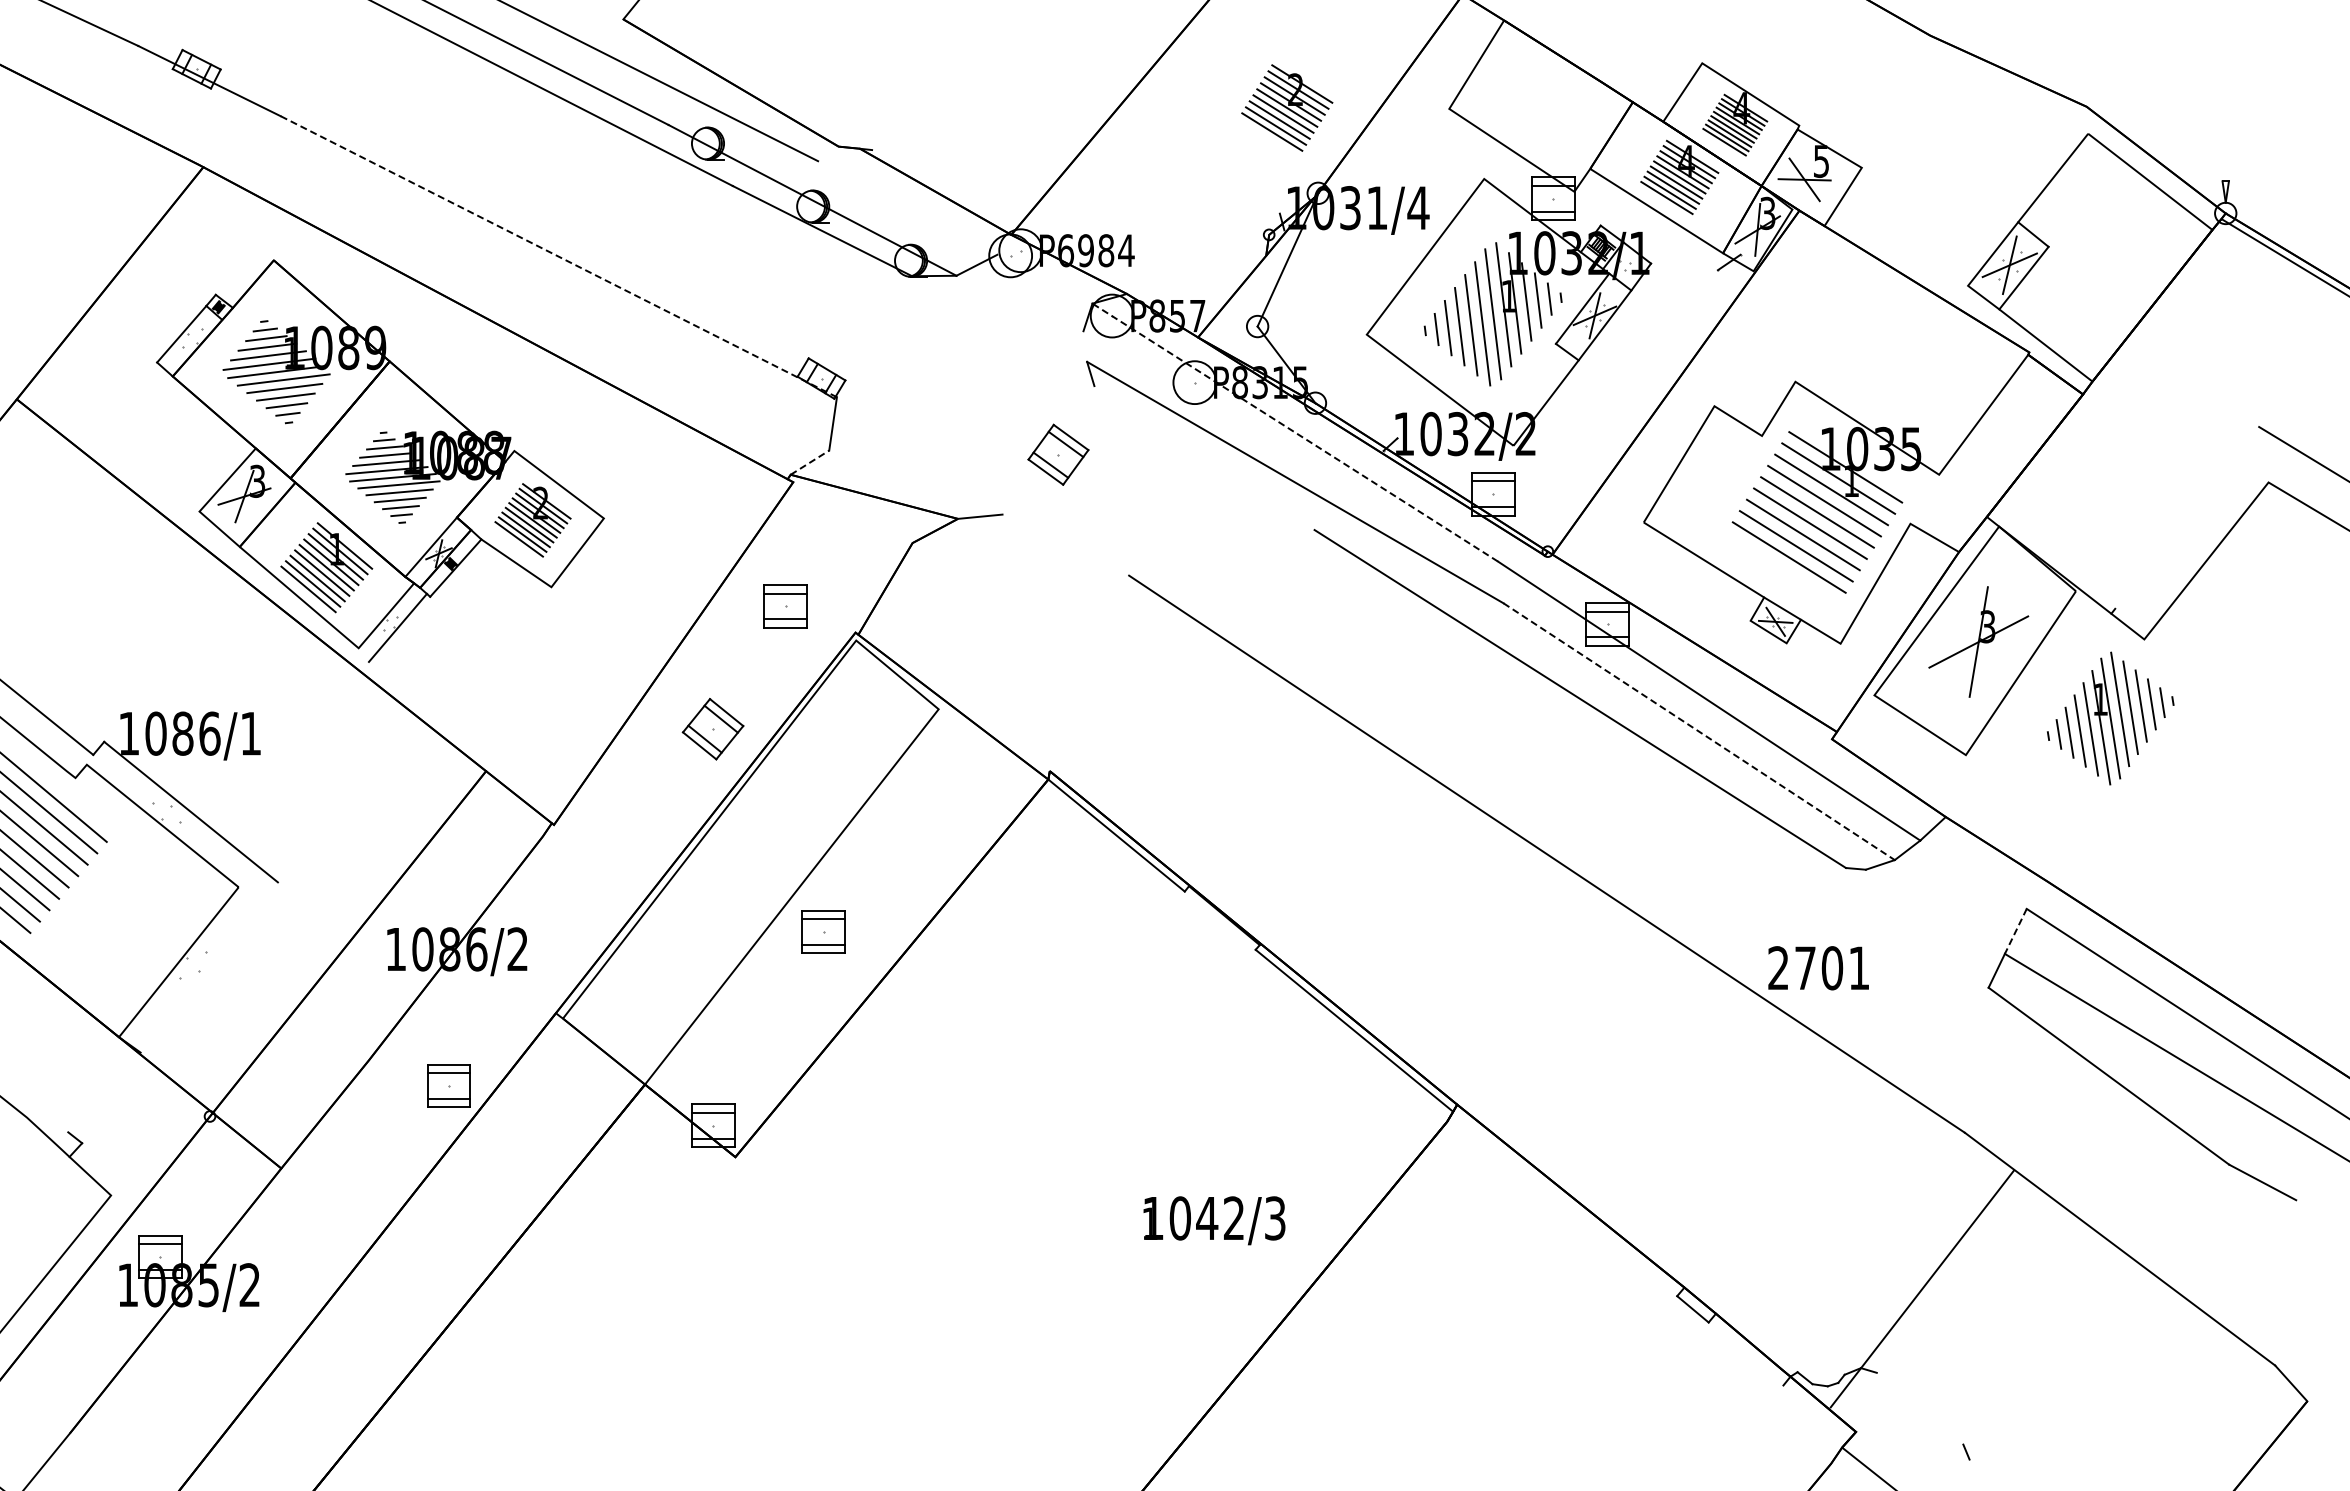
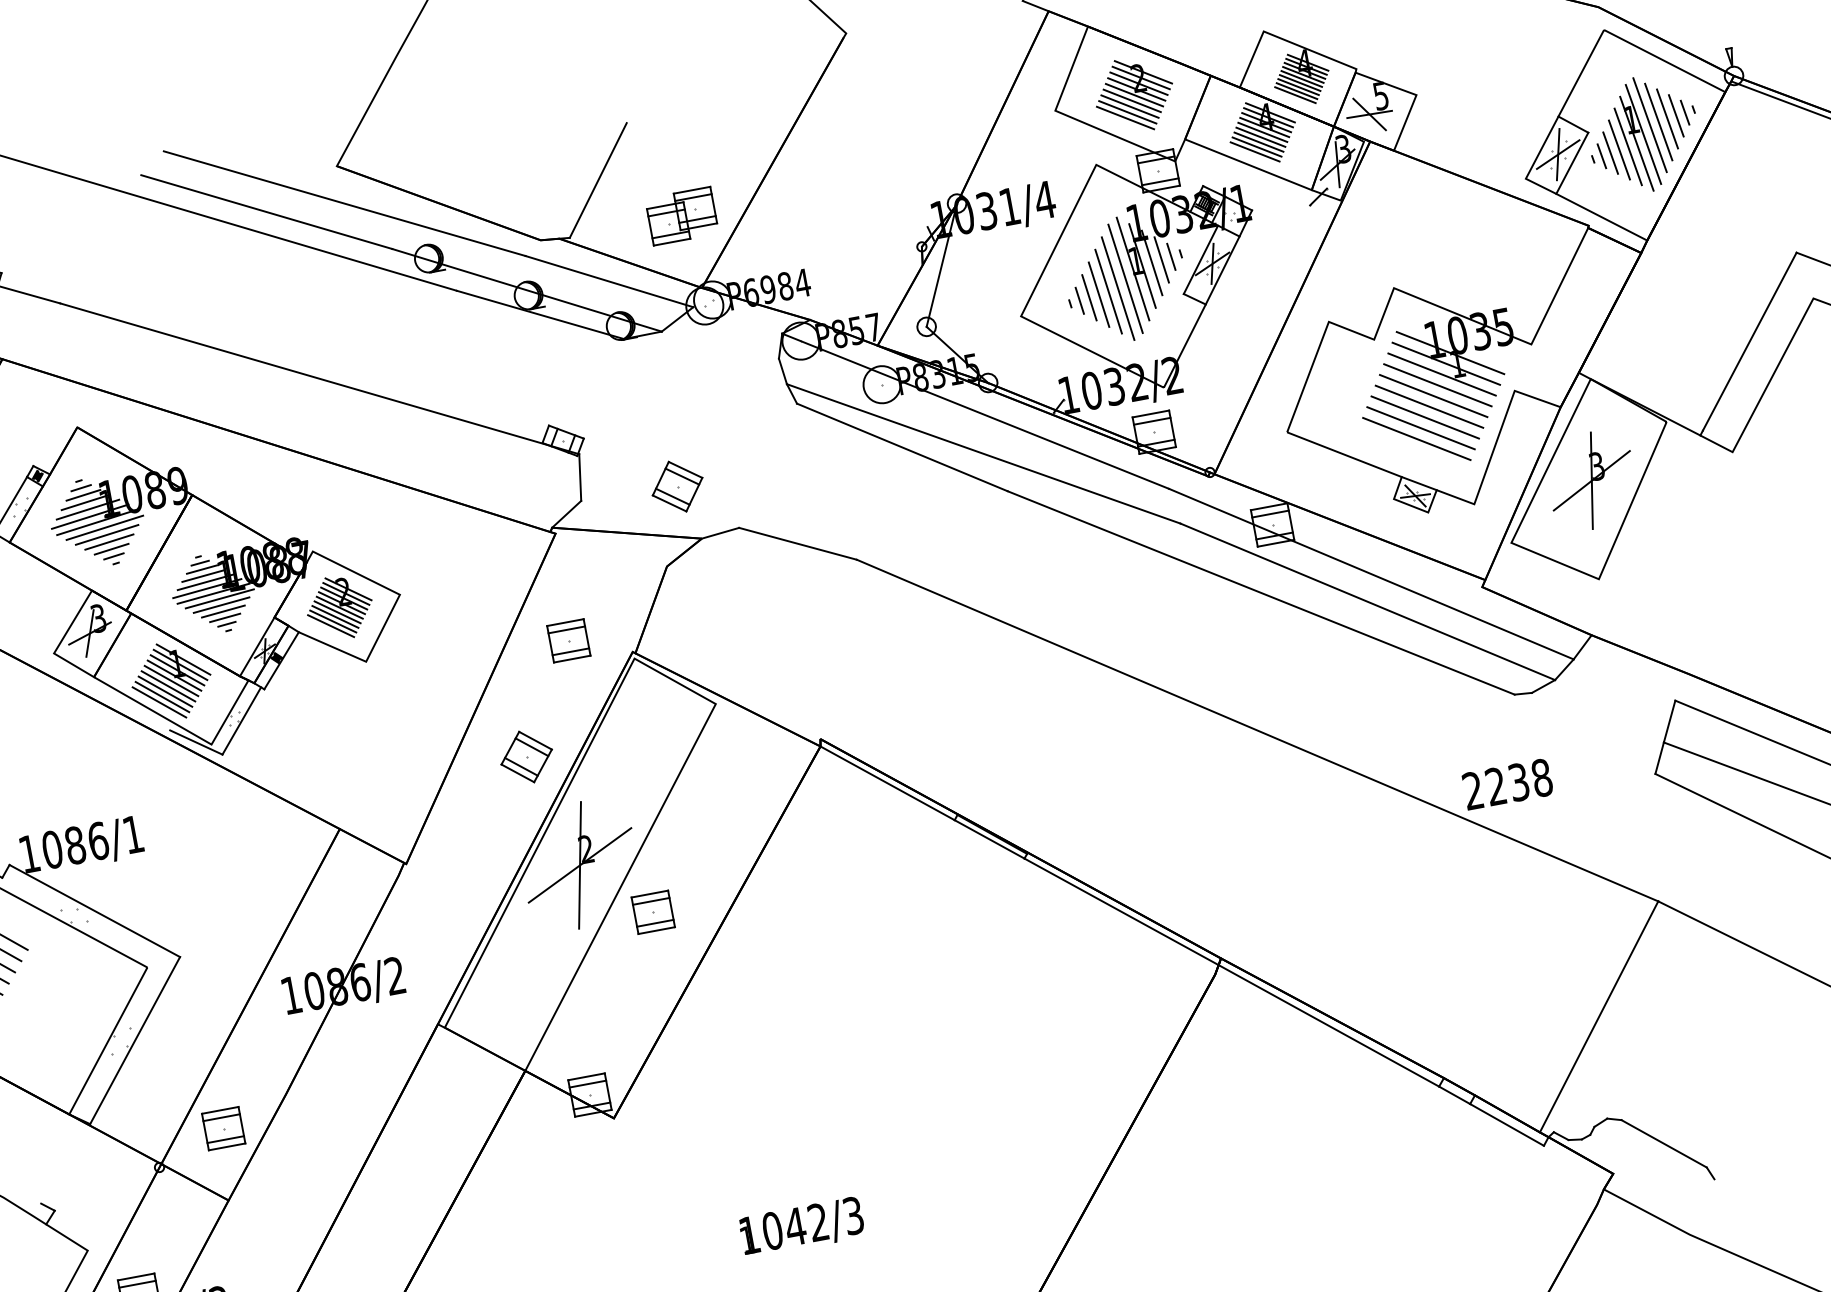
line: (916, 91) -> (598, 180), added
part: (1287, 107) -> (1134, 94), moved
part: (1003, 149) -> (681, 216), added
line: (907, 207) -> (609, 281), added
line: (558, 256) -> (319, 378), dashed -> solid
line: (1085, 346) -> (783, 371), added
line: (1294, 432) -> (975, 411), dashed -> solid
part: (1058, 454) -> (677, 486), moved
line: (1204, 458) -> (902, 447), added
line: (809, 462) -> (566, 514), dashed -> solid
line: (2187, 517) -> (1749, 341), added
line: (1065, 544) -> (797, 543), added
line: (341, 642) -> (195, 742), added
part: (2110, 718) -> (1643, 134), moved
line: (1699, 731) -> (1368, 601), dashed -> solid
part: (750, 862) -> (579, 864), added
line: (1219, 920) -> (988, 839), added
line: (2015, 931) -> (1669, 721), dashed -> solid
line: (208, 967) -> (134, 1040), added
text: (1832, 968) -> (1519, 782), 2701 -> 2238
part: (448, 1085) -> (223, 1128), moved
line: (1565, 1203) -> (1329, 1025), added
text: (1214, 1220) -> (802, 1227), moved
line: (1921, 1288) -> (1598, 1016), moved
line: (1745, 1353) -> (1506, 1124), added
line: (1919, 1408) -> (1663, 1143), added

